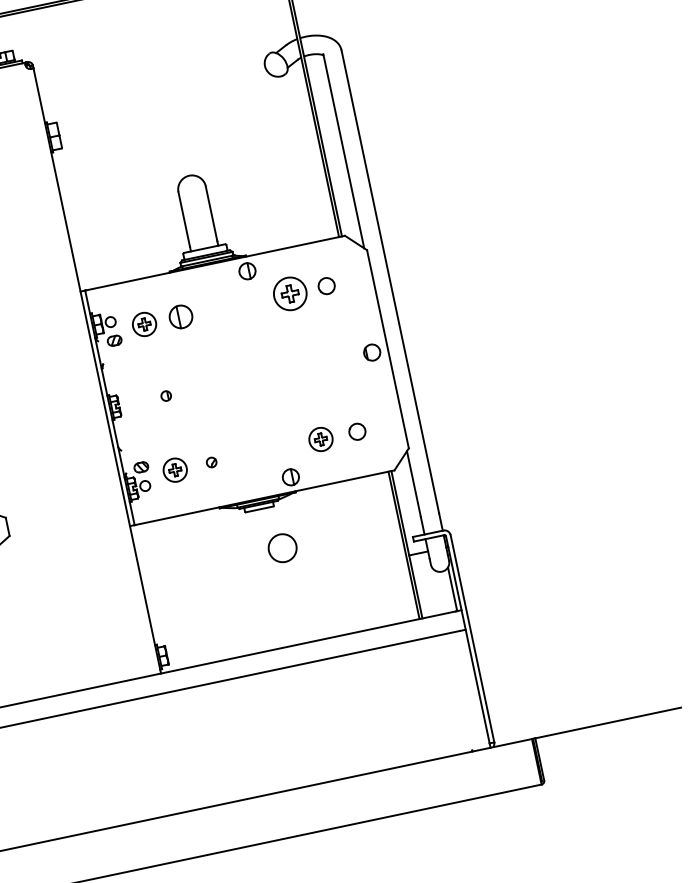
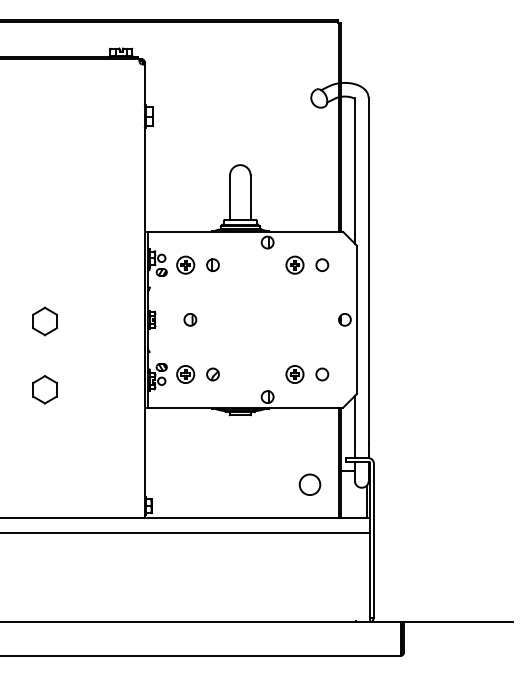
part: (289, 292) -> (294, 264), size x0.71
part: (180, 316) -> (212, 264), size x0.71
part: (166, 395) -> (190, 319), size x1.67
part: (211, 462) -> (212, 374), size x1.67
circle: (281, 547) -> (309, 484), moved

